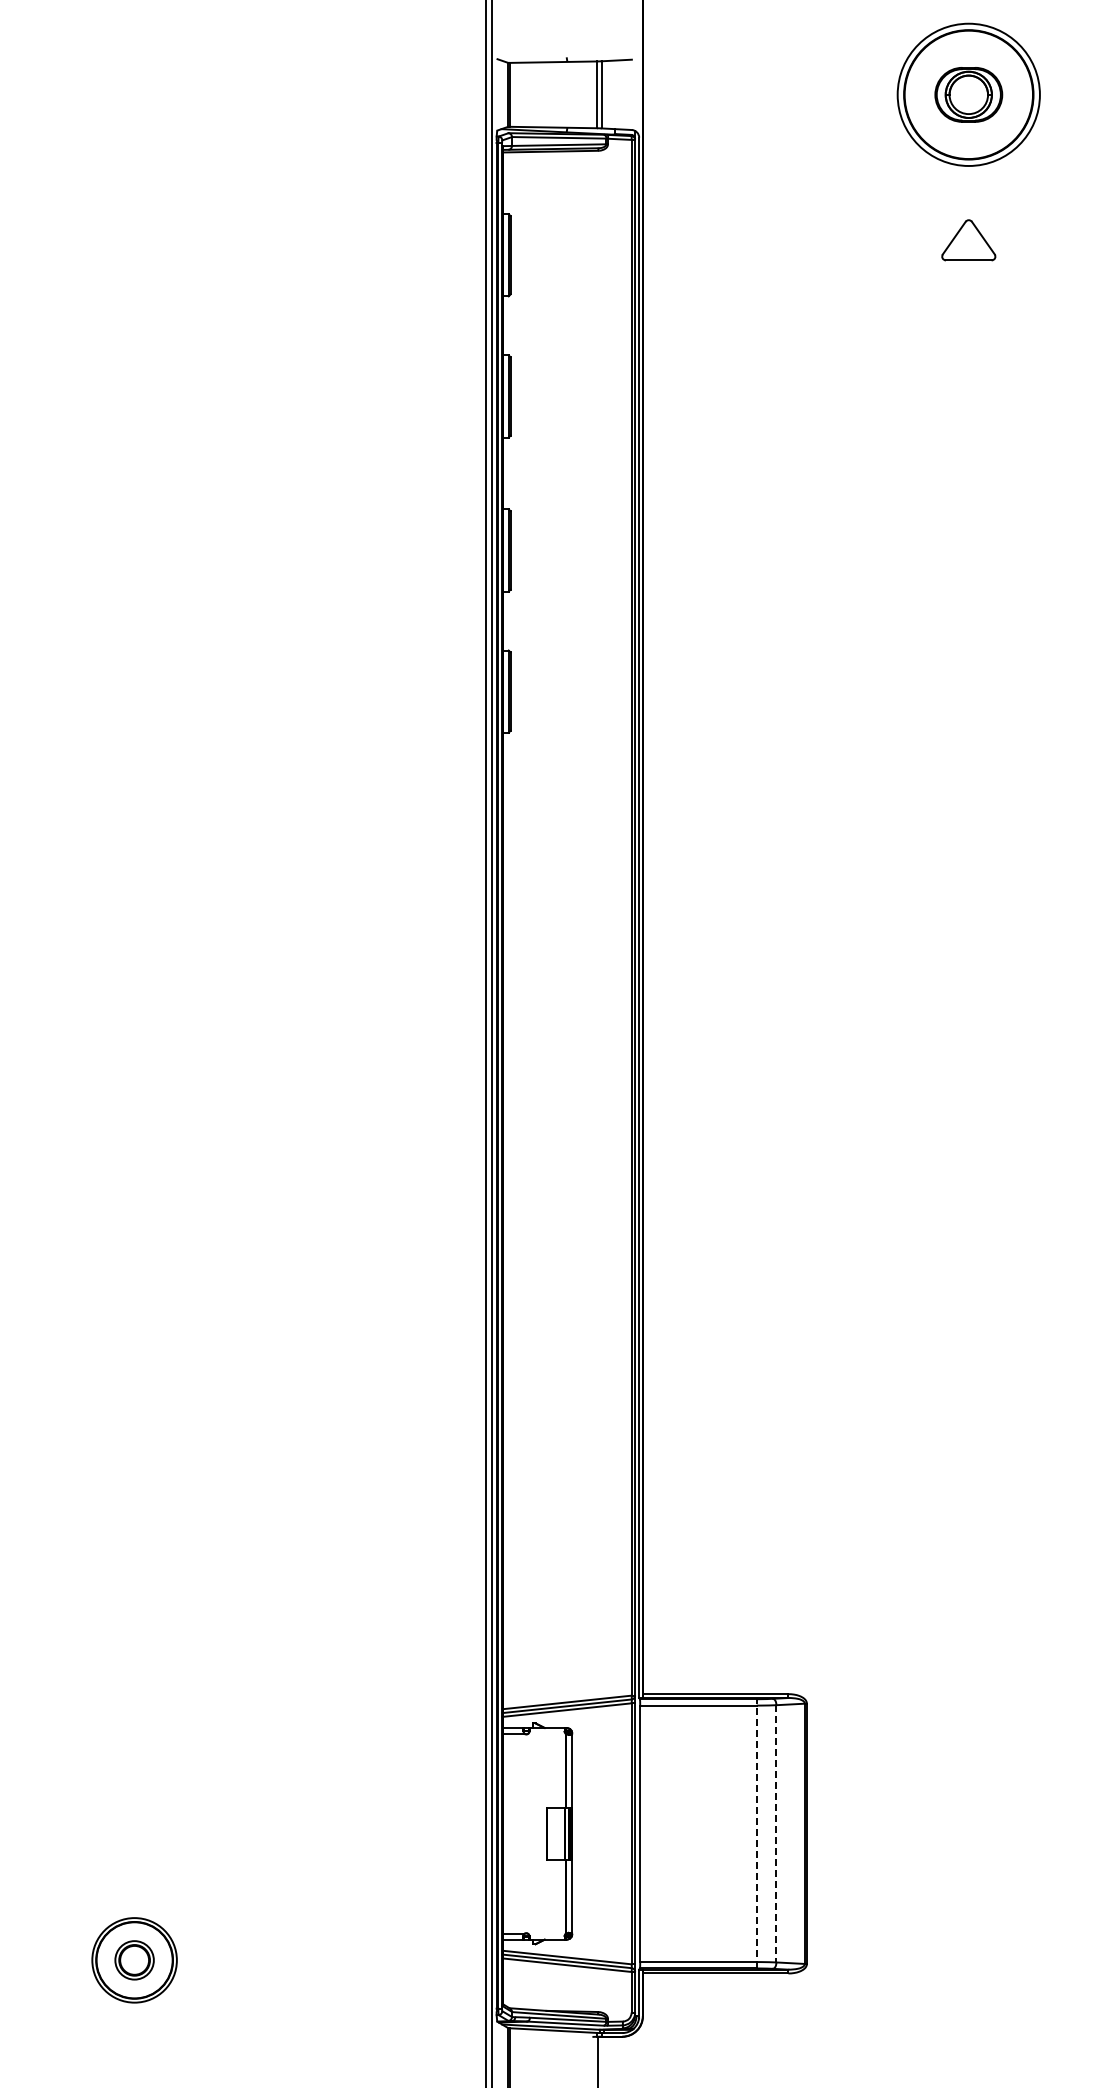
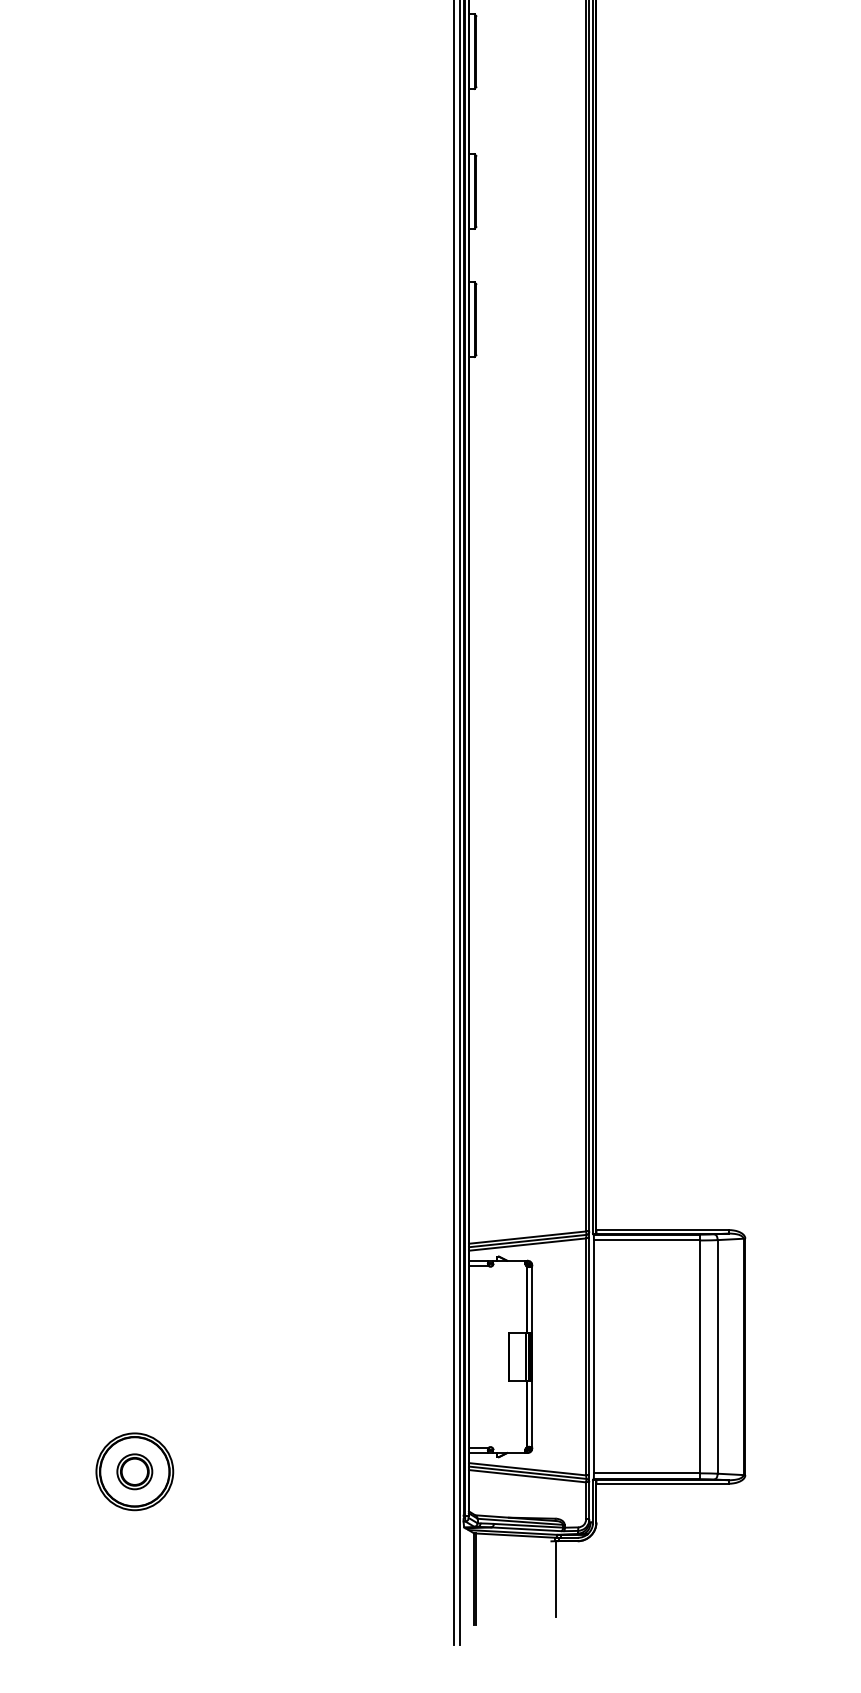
line: (756, 1833) -> (699, 1356), dashed -> solid
line: (776, 1833) -> (717, 1356), dashed -> solid

